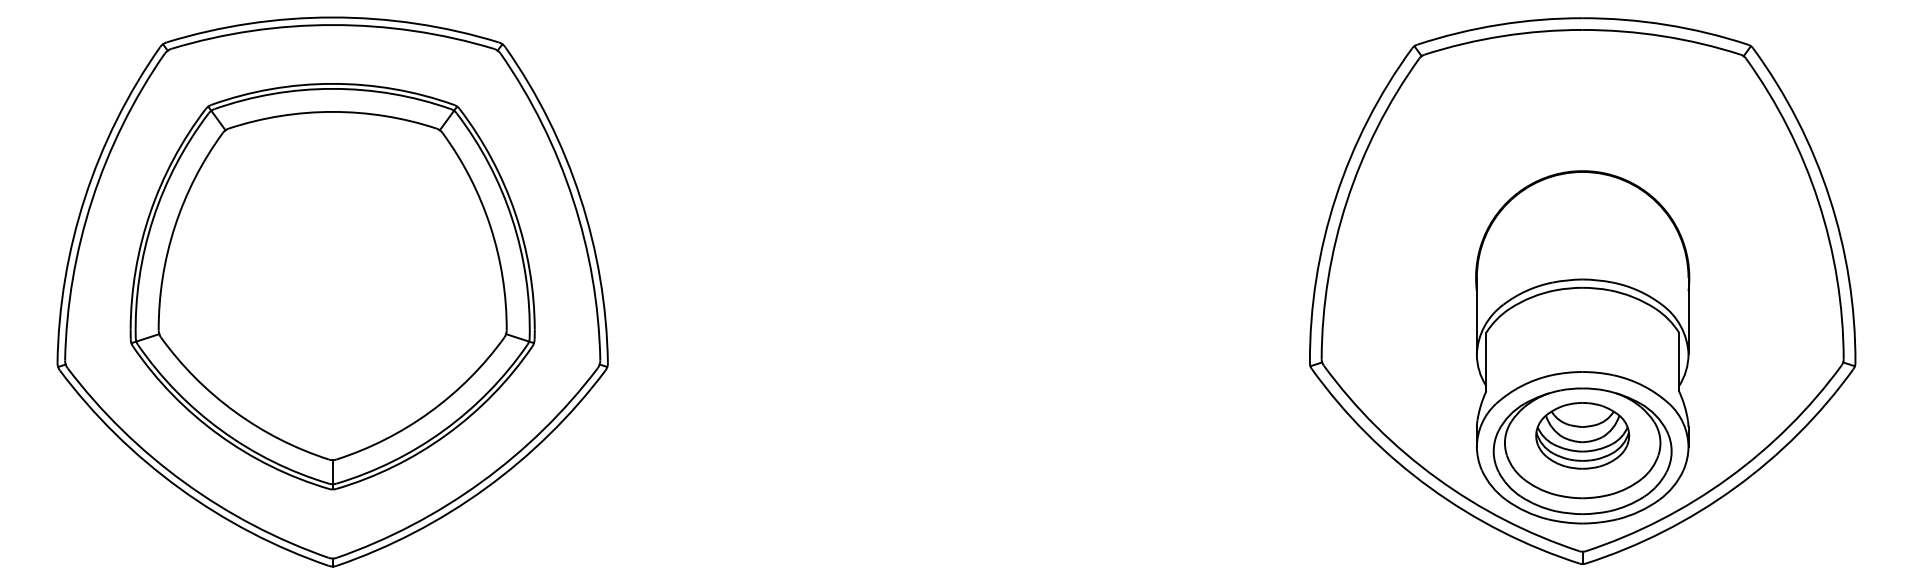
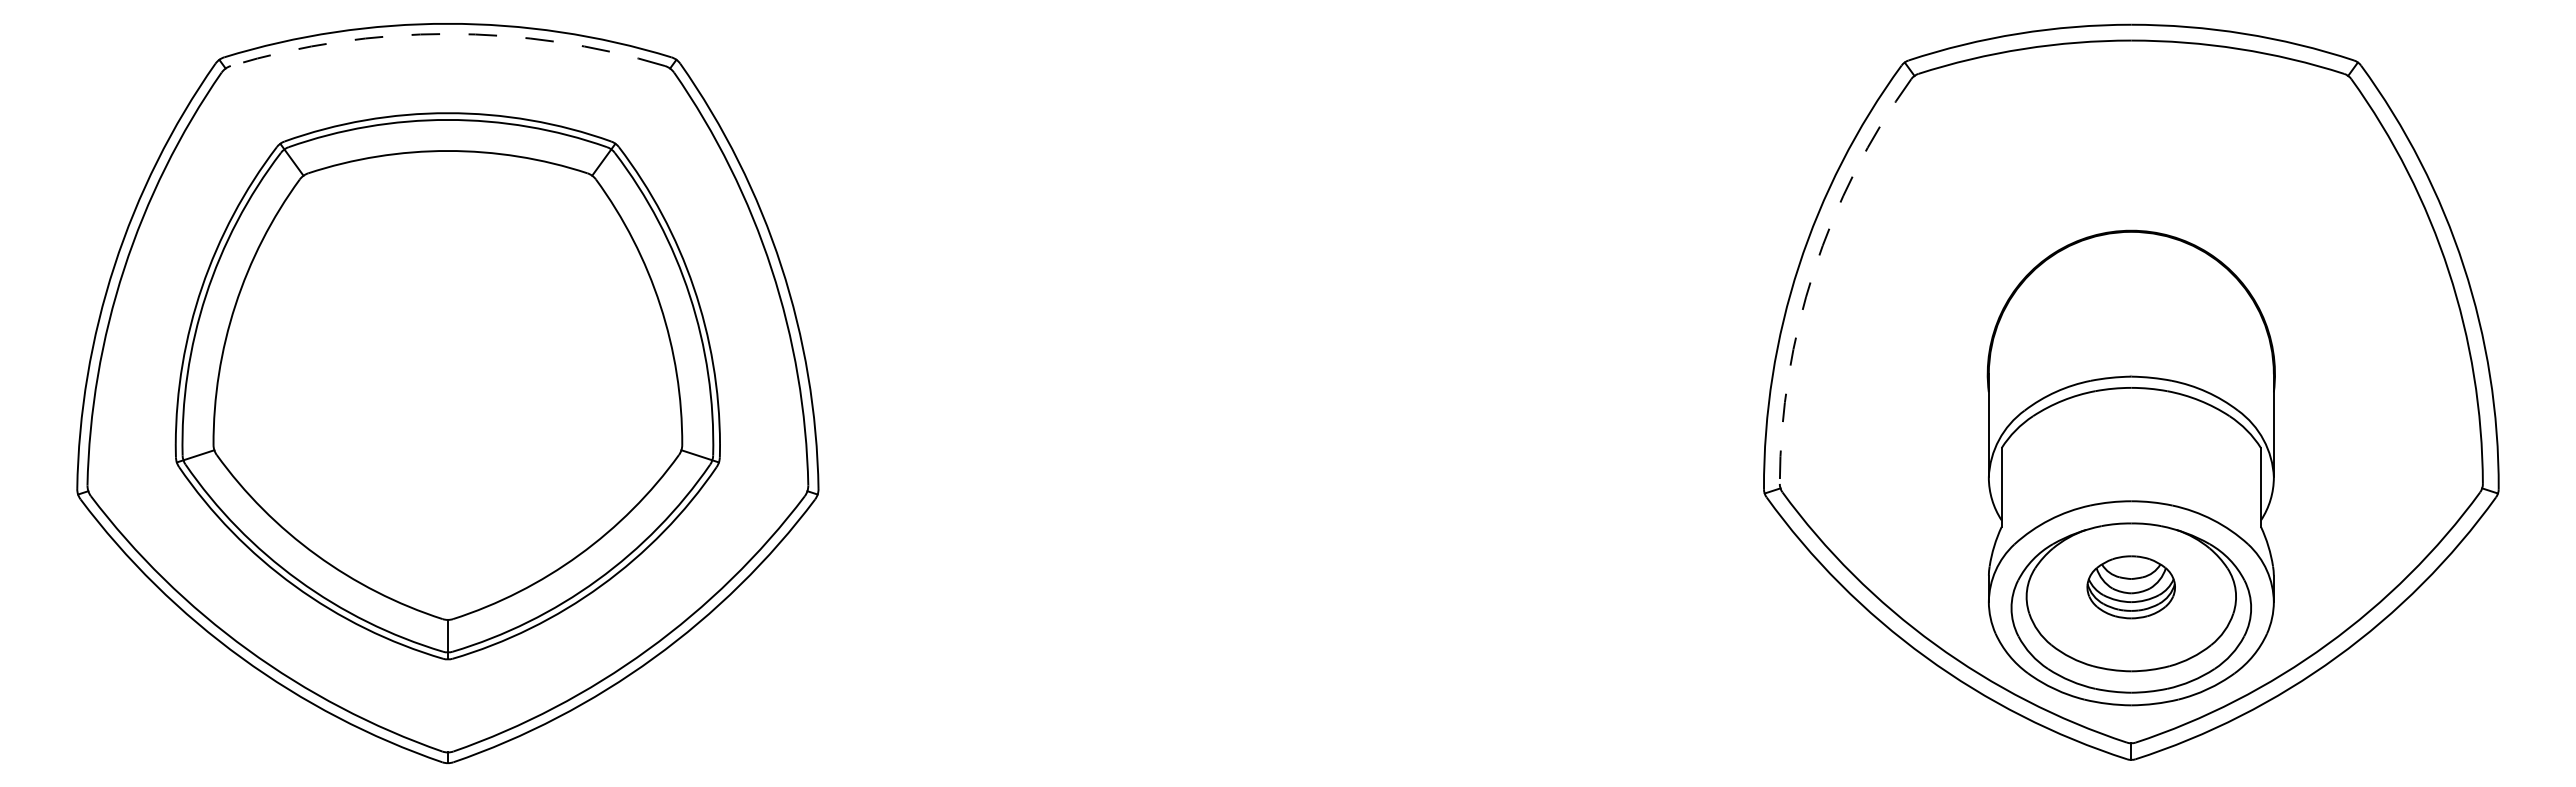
arc: (332, 24) -> (447, 33), solid -> dashed
arc: (1346, 201) -> (1813, 271), solid -> dashed
part: (1582, 436) -> (2130, 587), size x0.7

